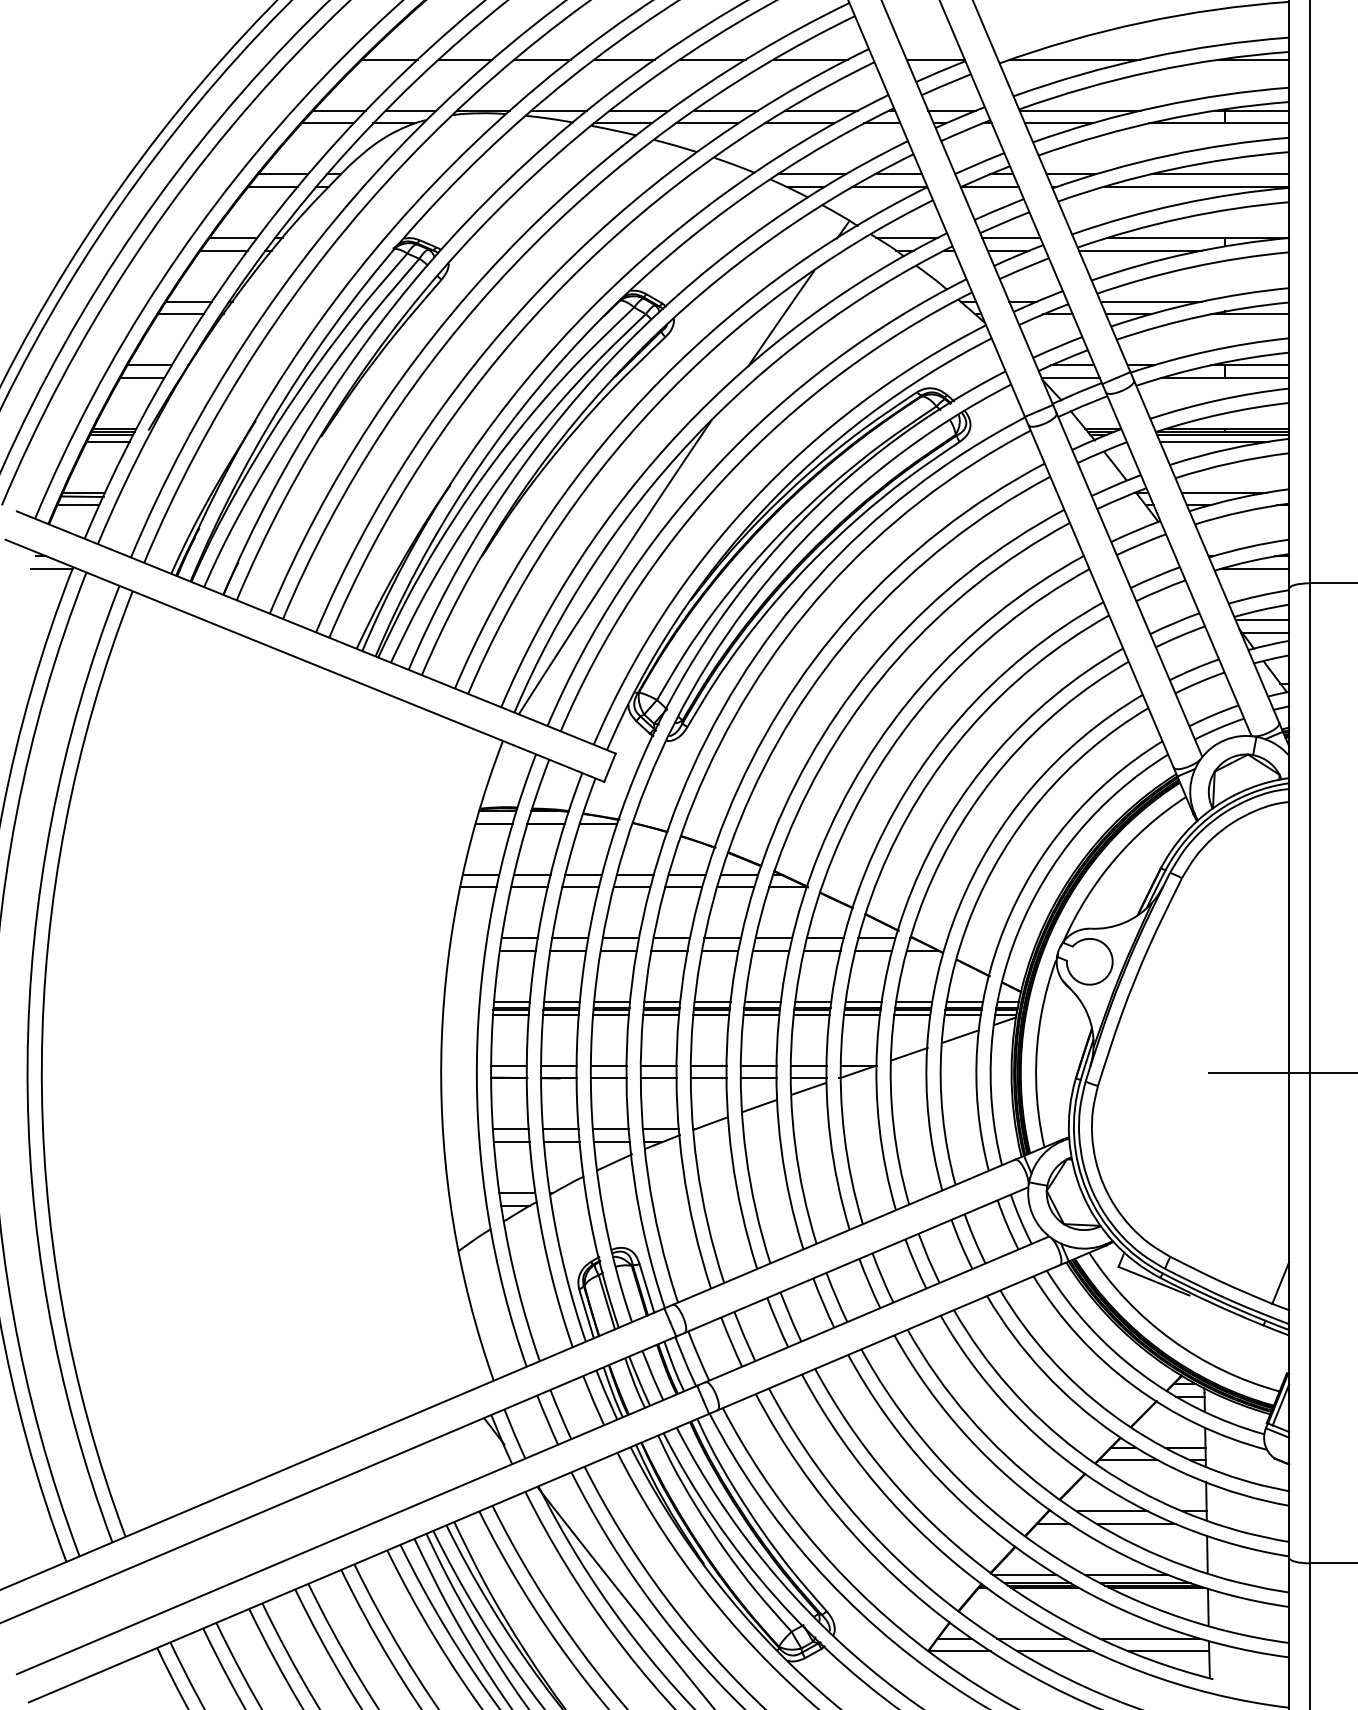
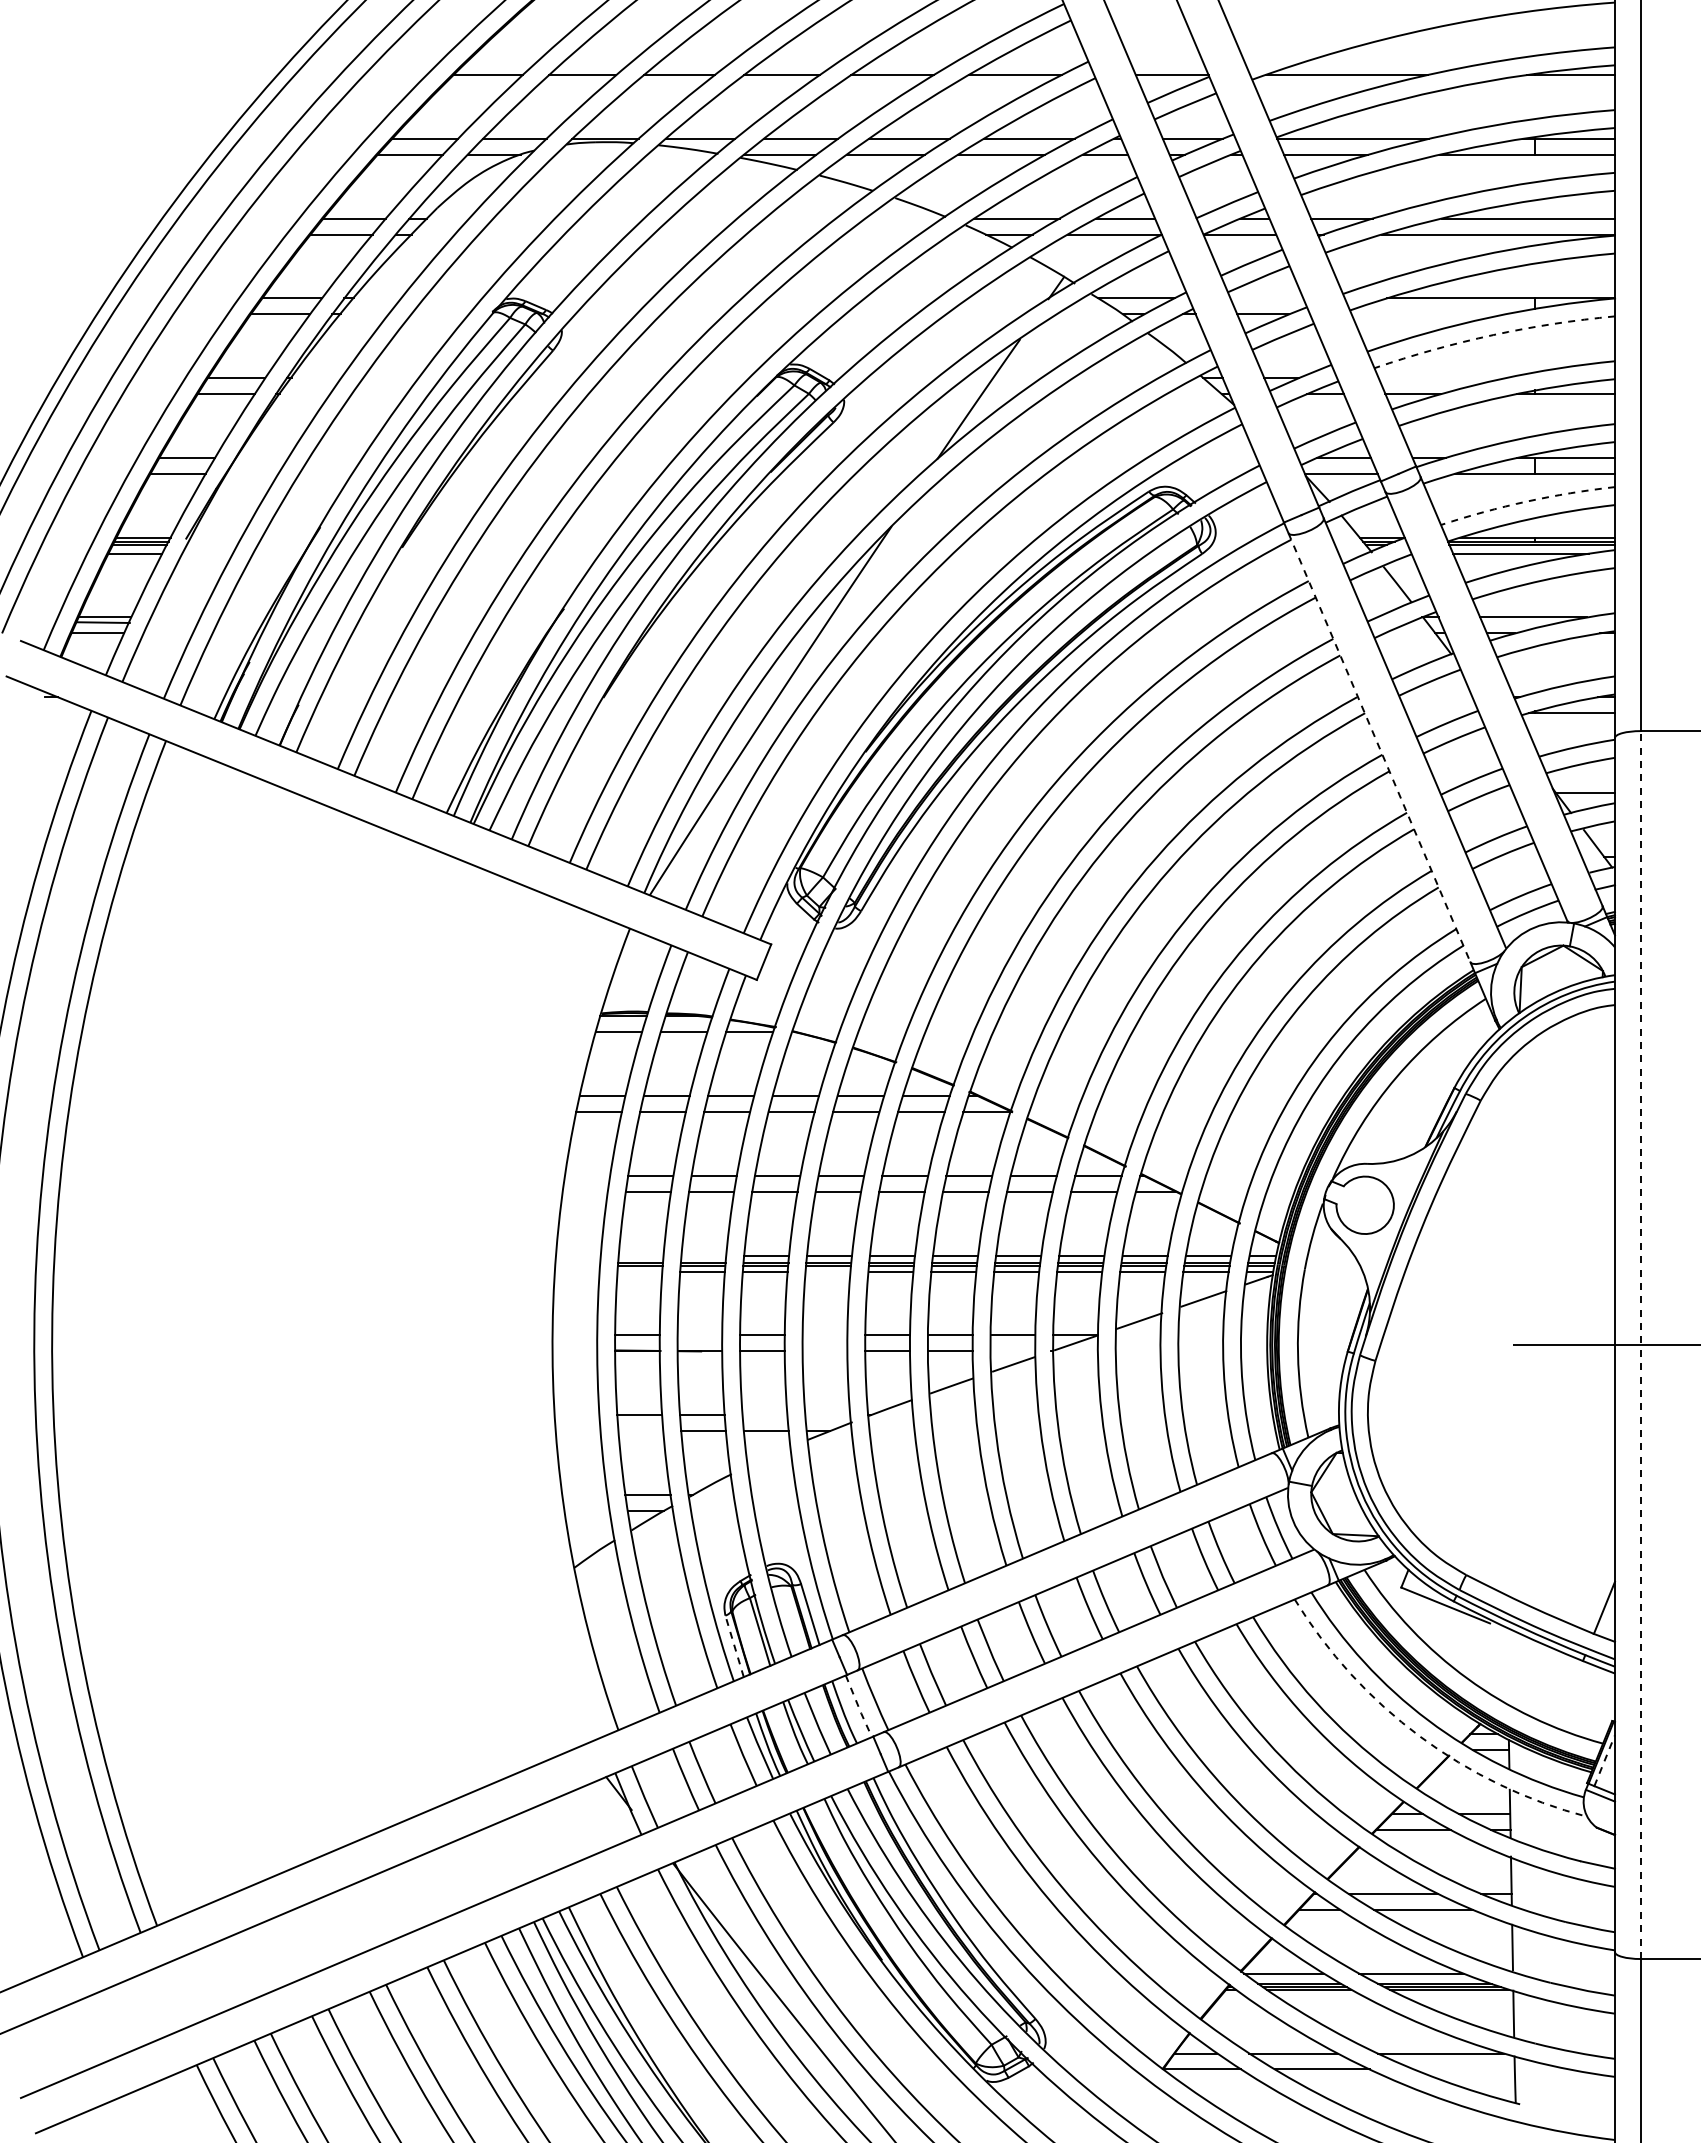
line: (1011, 238) -> (1266, 298), removed
line: (1140, 250) -> (1428, 314), removed
arc: (1192, 267) -> (1493, 335), solid -> dashed
line: (1150, 301) -> (1441, 378), removed
arc: (1219, 400) -> (1527, 501), solid -> dashed
line: (51, 569) -> (64, 713), removed
line: (1101, 597) -> (1379, 748), solid -> dashed
line: (1262, 620) -> (1581, 777), removed
line: (511, 1001) -> (640, 1255), removed
line: (561, 1001) -> (703, 1255), removed
line: (510, 1014) -> (639, 1271), removed
line: (660, 1014) -> (827, 1271), removed
line: (558, 1065) -> (699, 1335), removed
line: (658, 1065) -> (824, 1335), removed
line: (1309, 1073) -> (1640, 1345), solid -> dashed
line: (658, 1078) -> (824, 1351), removed
line: (808, 1078) -> (1012, 1351), removed
line: (610, 1129) -> (764, 1415), removed
line: (660, 1129) -> (827, 1415), removed
line: (511, 1142) -> (640, 1431), removed
line: (614, 1162) -> (769, 1456), removed
line: (586, 1313) -> (734, 1645), solid -> dashed
line: (685, 1362) -> (858, 1707), solid -> dashed
arc: (1133, 1385) -> (1419, 1736), solid -> dashed
line: (1280, 1404) -> (1604, 1760), solid -> dashed
line: (1169, 1651) -> (1464, 2069), removed

